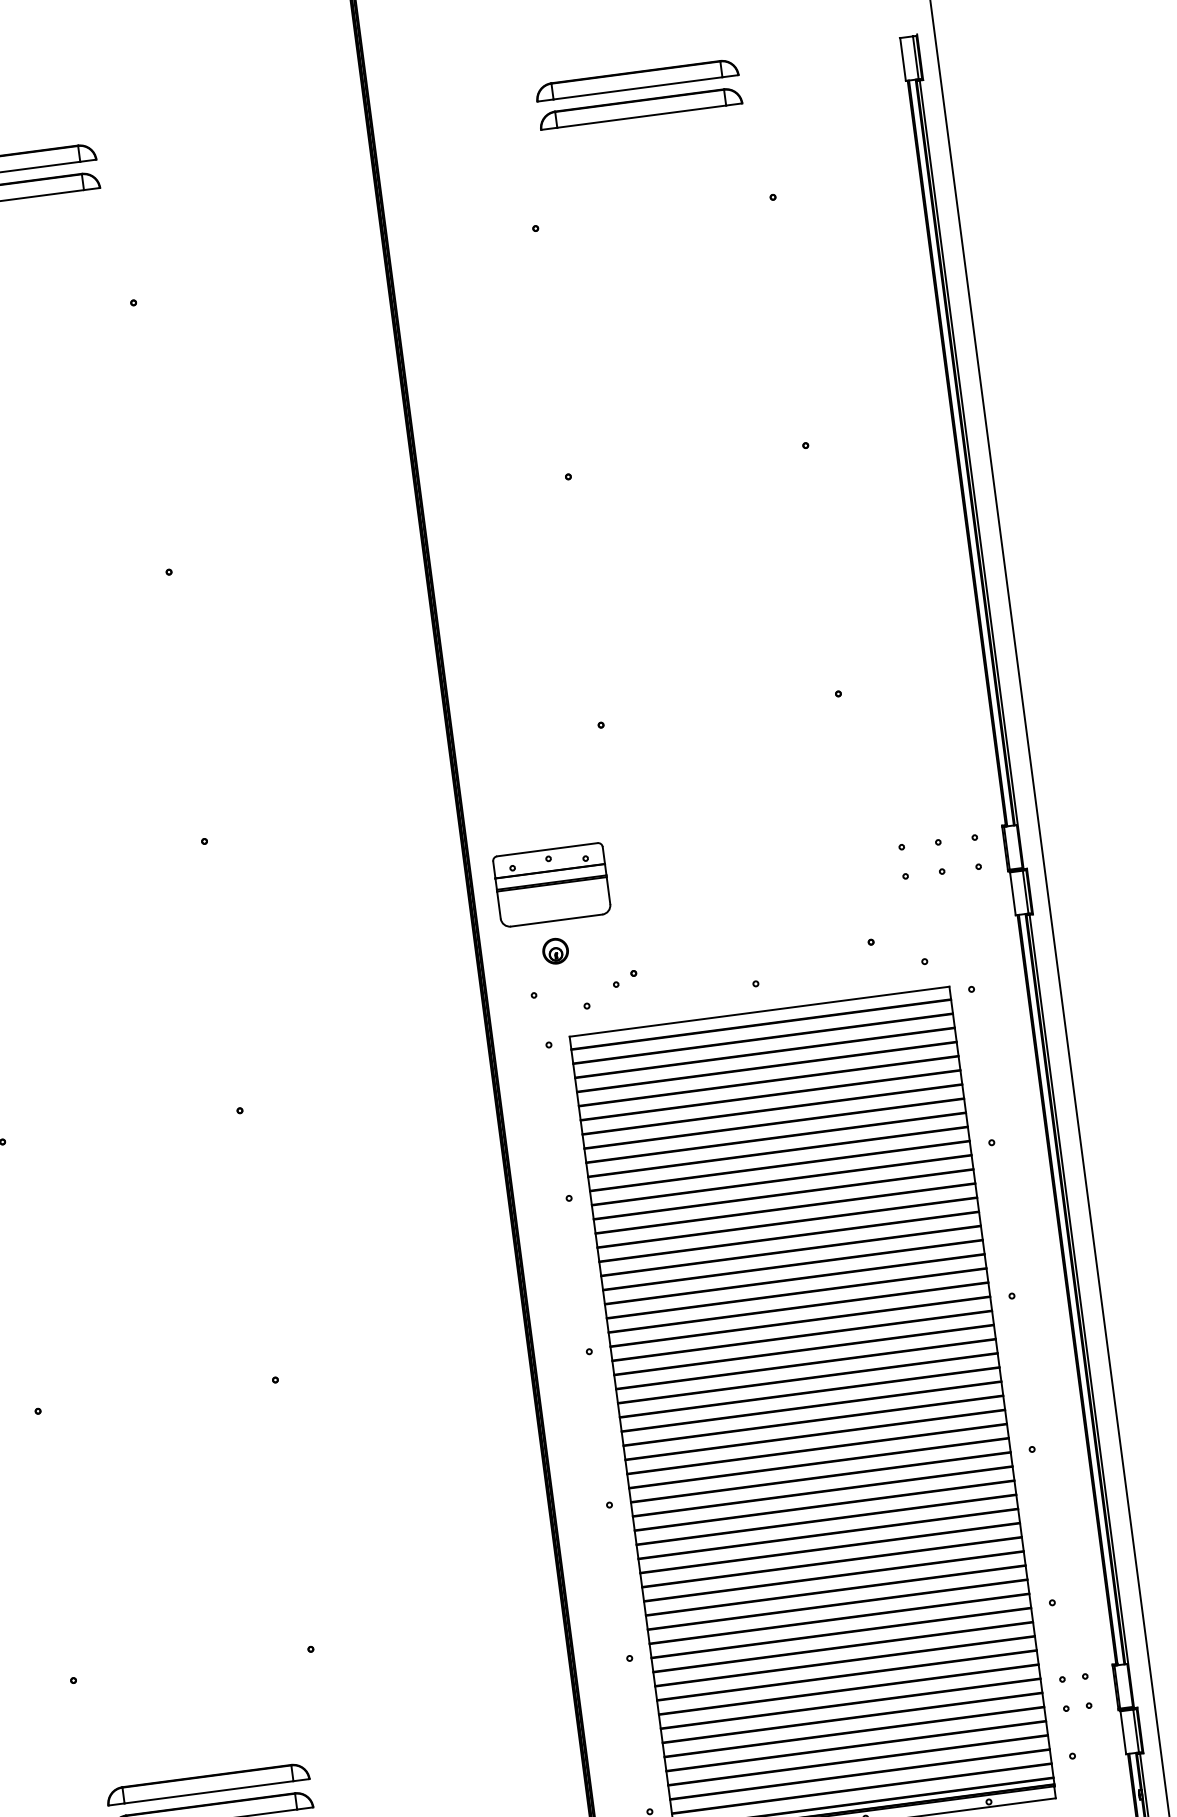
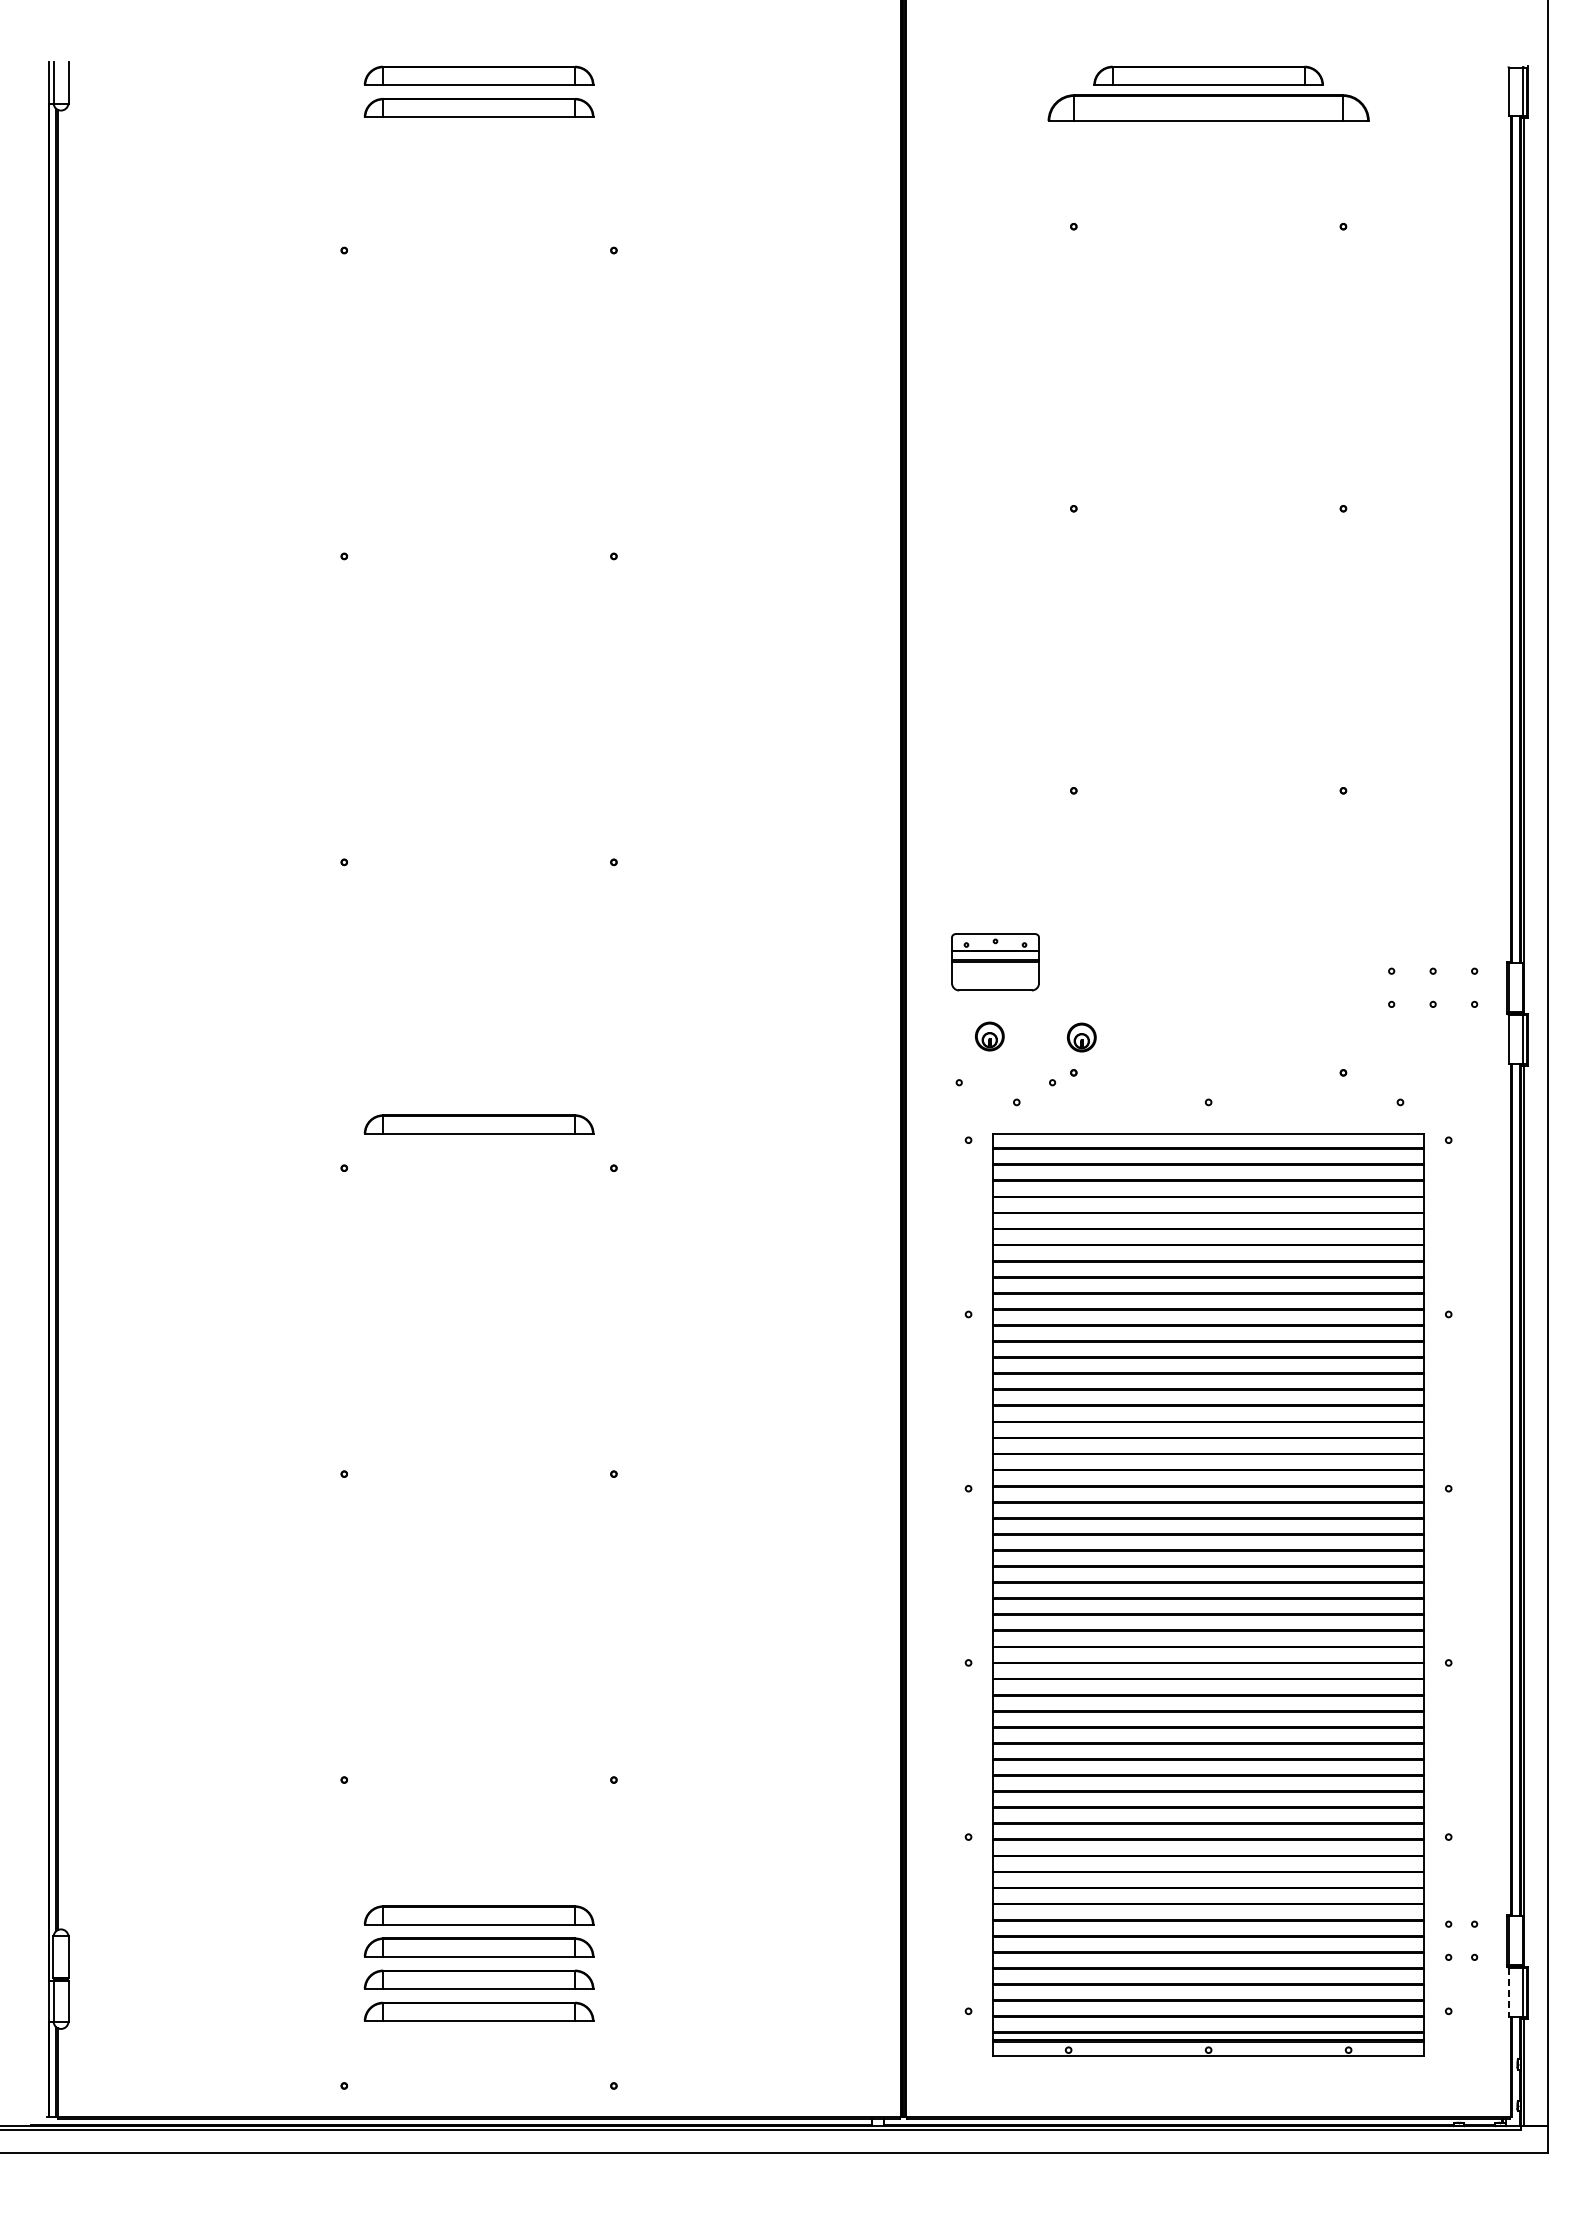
part: (640, 108) -> (1208, 107), size x1.4
part: (552, 885) -> (995, 962), size x0.7
part: (636, 941) -> (1081, 1037), added
part: (115, 1087) -> (478, 1124), added
line: (1123, 1733) -> (1508, 1993), solid -> dashed

